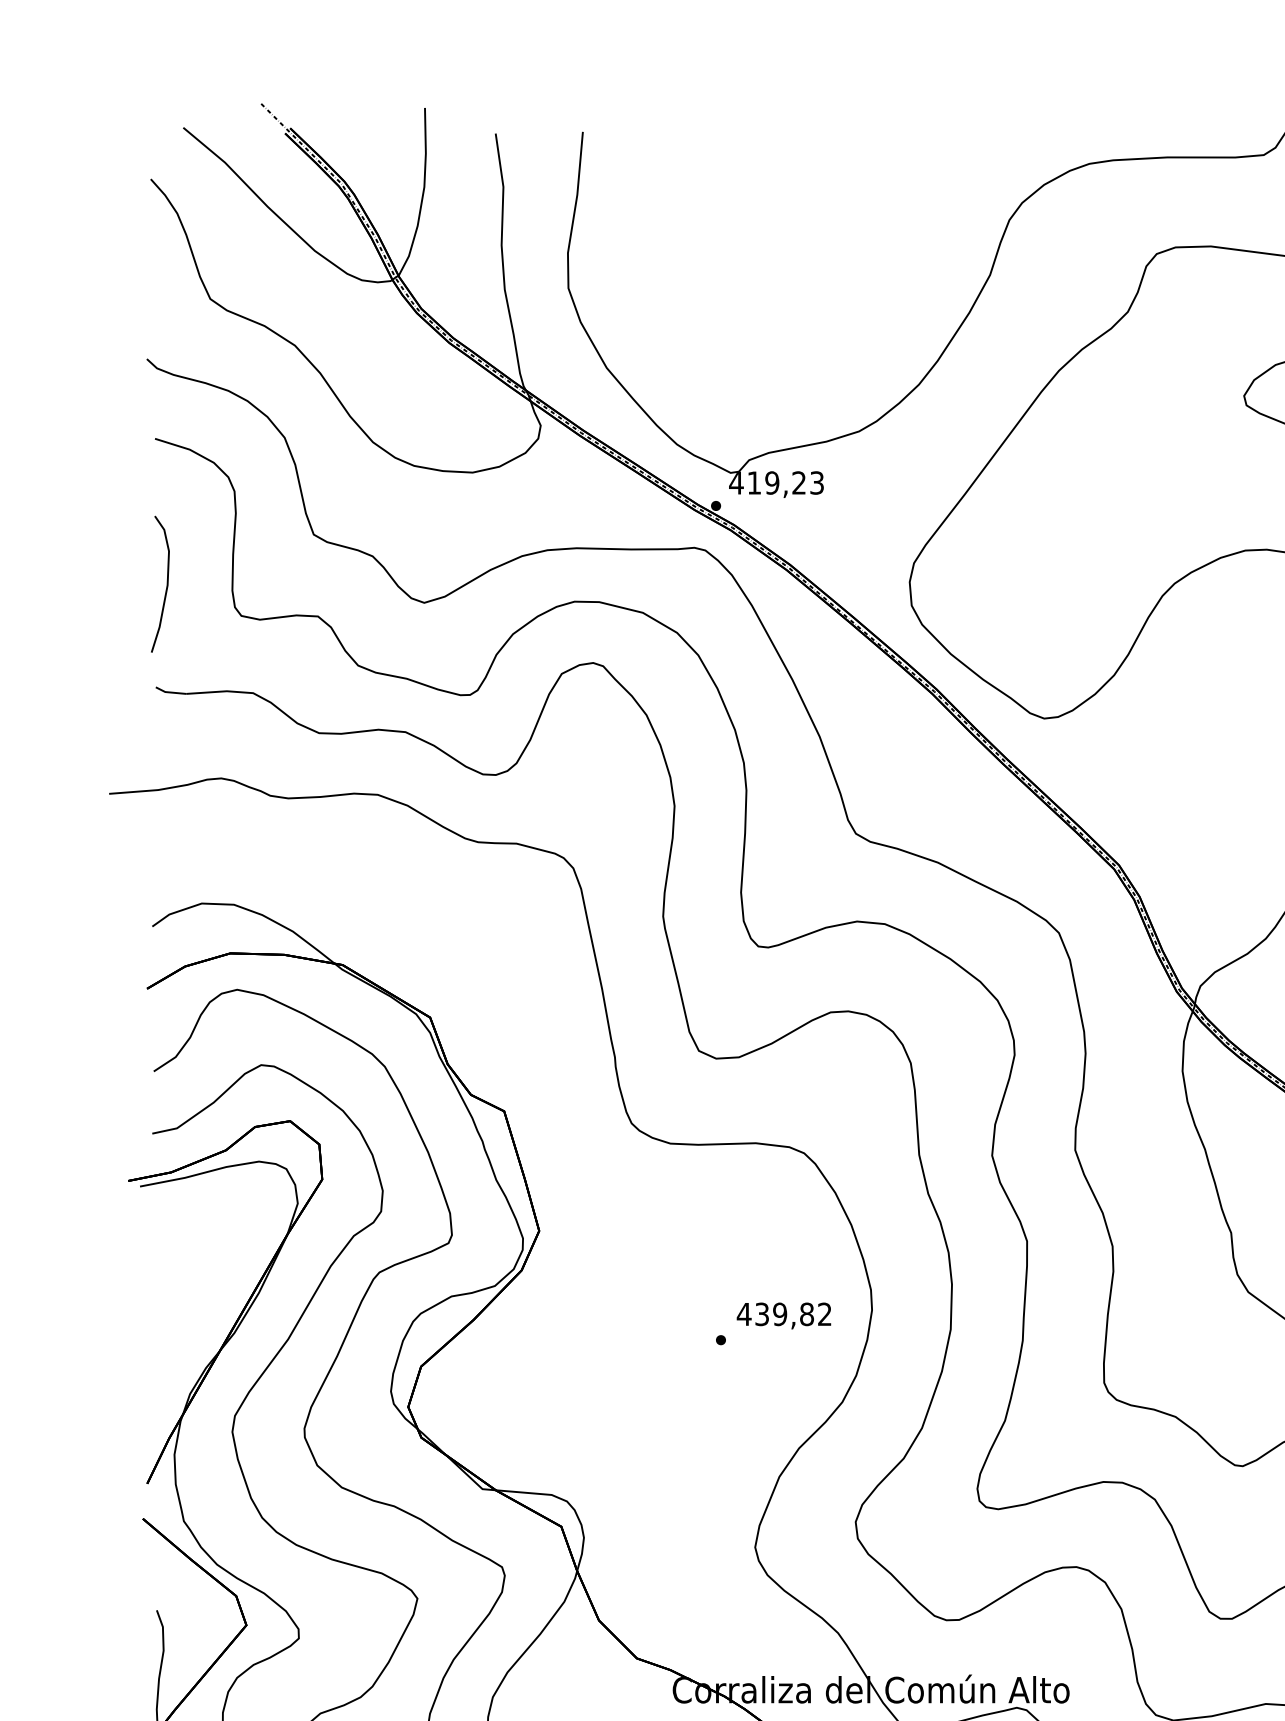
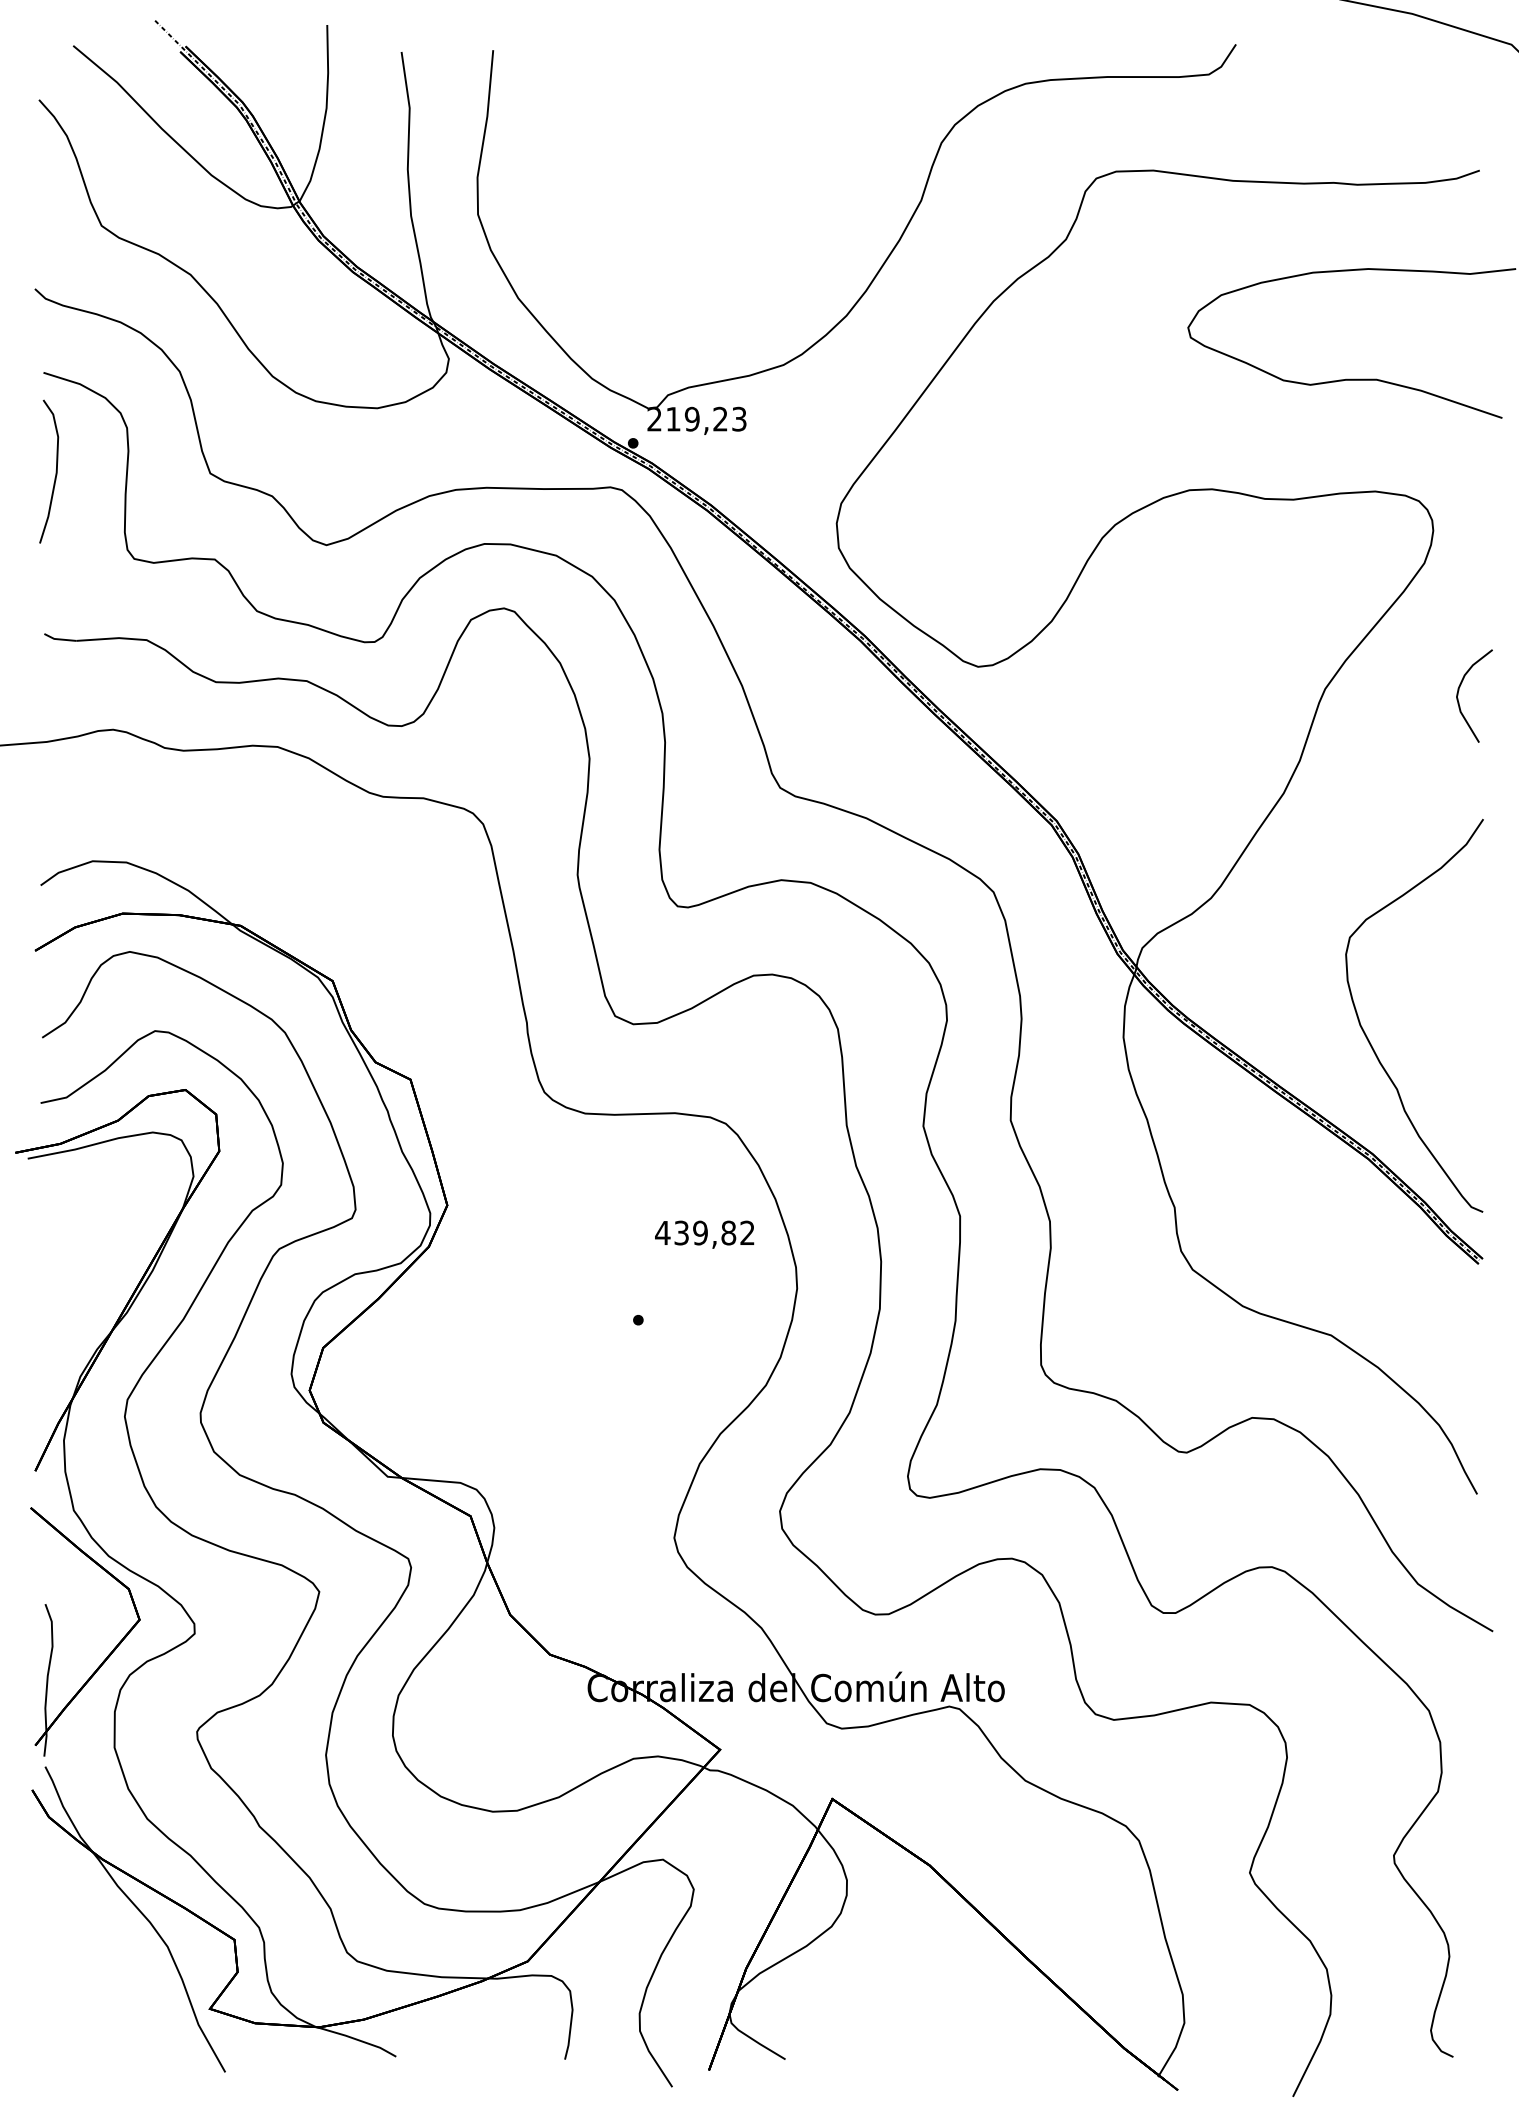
text: (736, 482) -> (654, 418), 419,23 -> 219,23
curve: (166, 584) -> (55, 471), moved
text: (783, 1315) -> (704, 1234), moved

